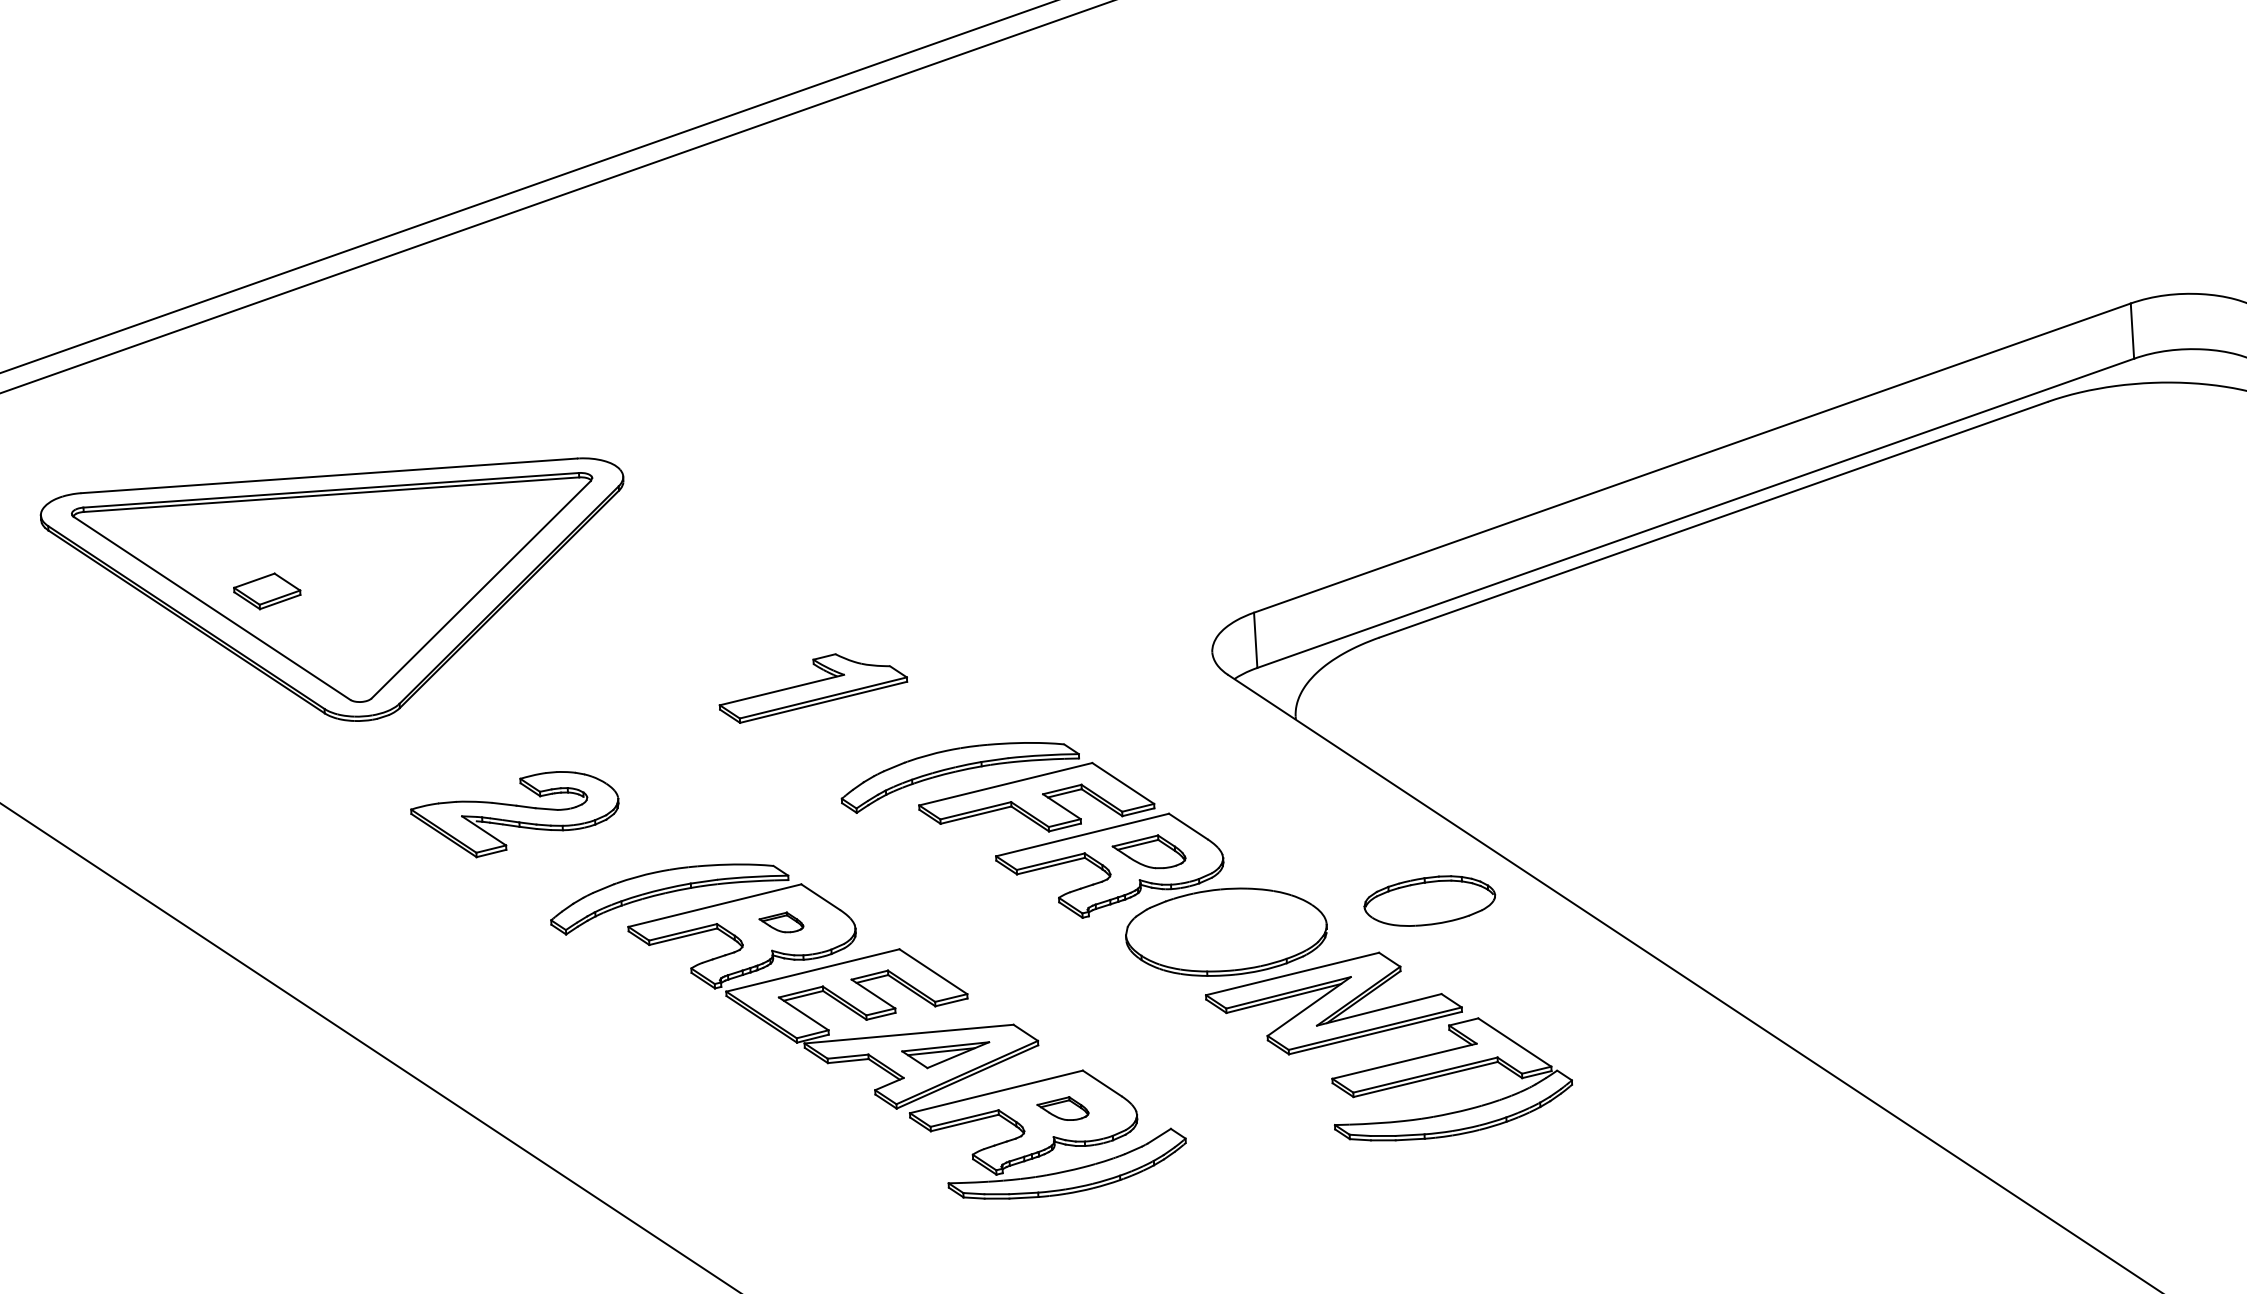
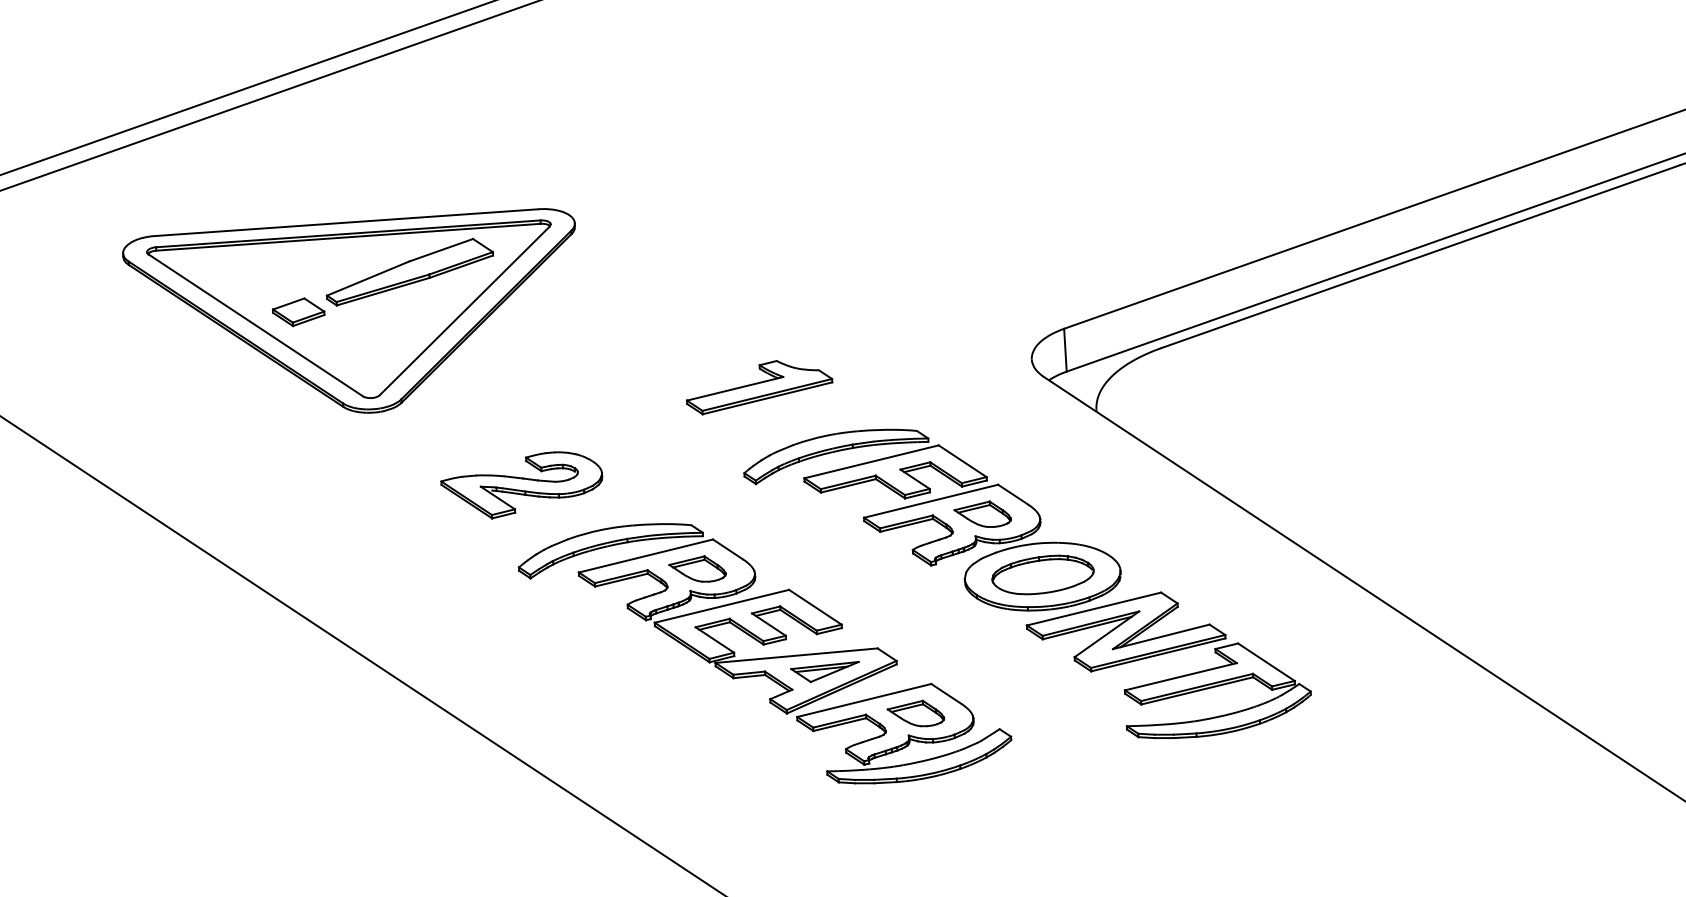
part: (410, 539) -> (409, 272), added
part: (813, 688) -> (759, 387), moved
part: (514, 814) -> (521, 485), moved
part: (1429, 900) -> (1042, 574), moved
part: (781, 922) -> (697, 569), size x1.67
part: (1062, 1108) -> (915, 713), size x1.43

